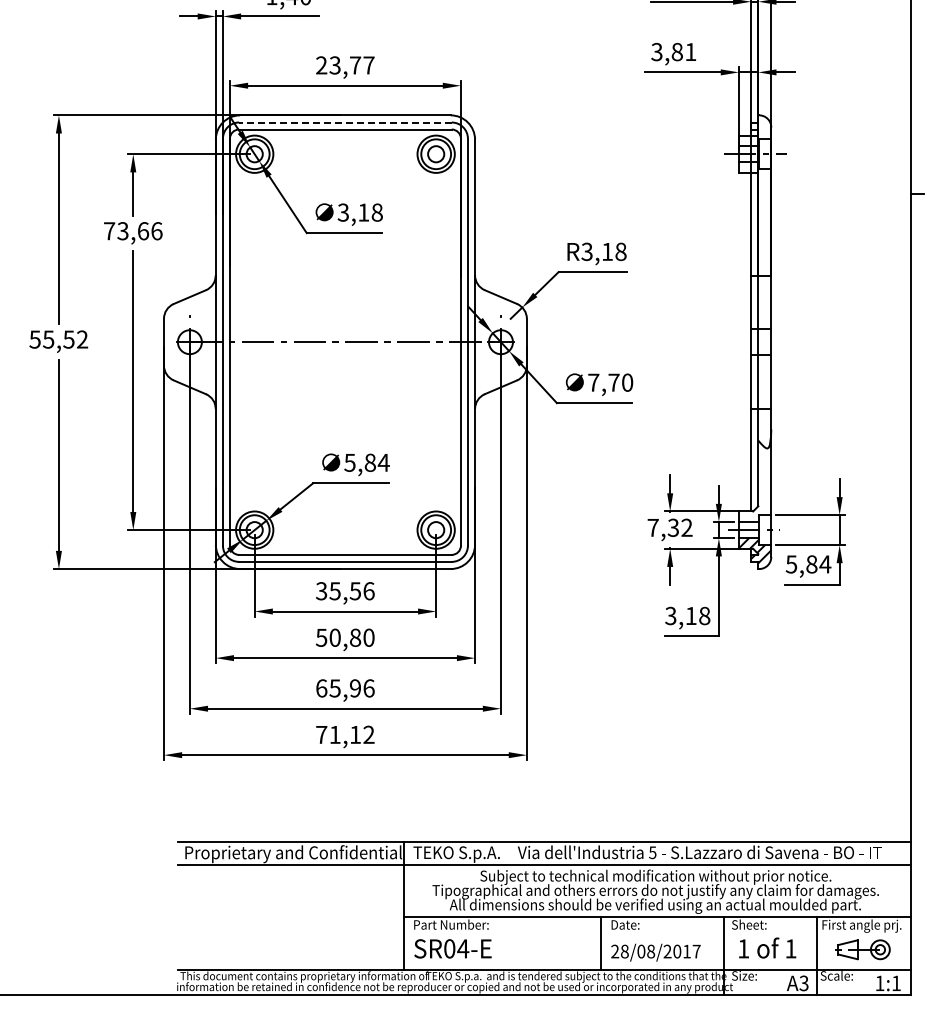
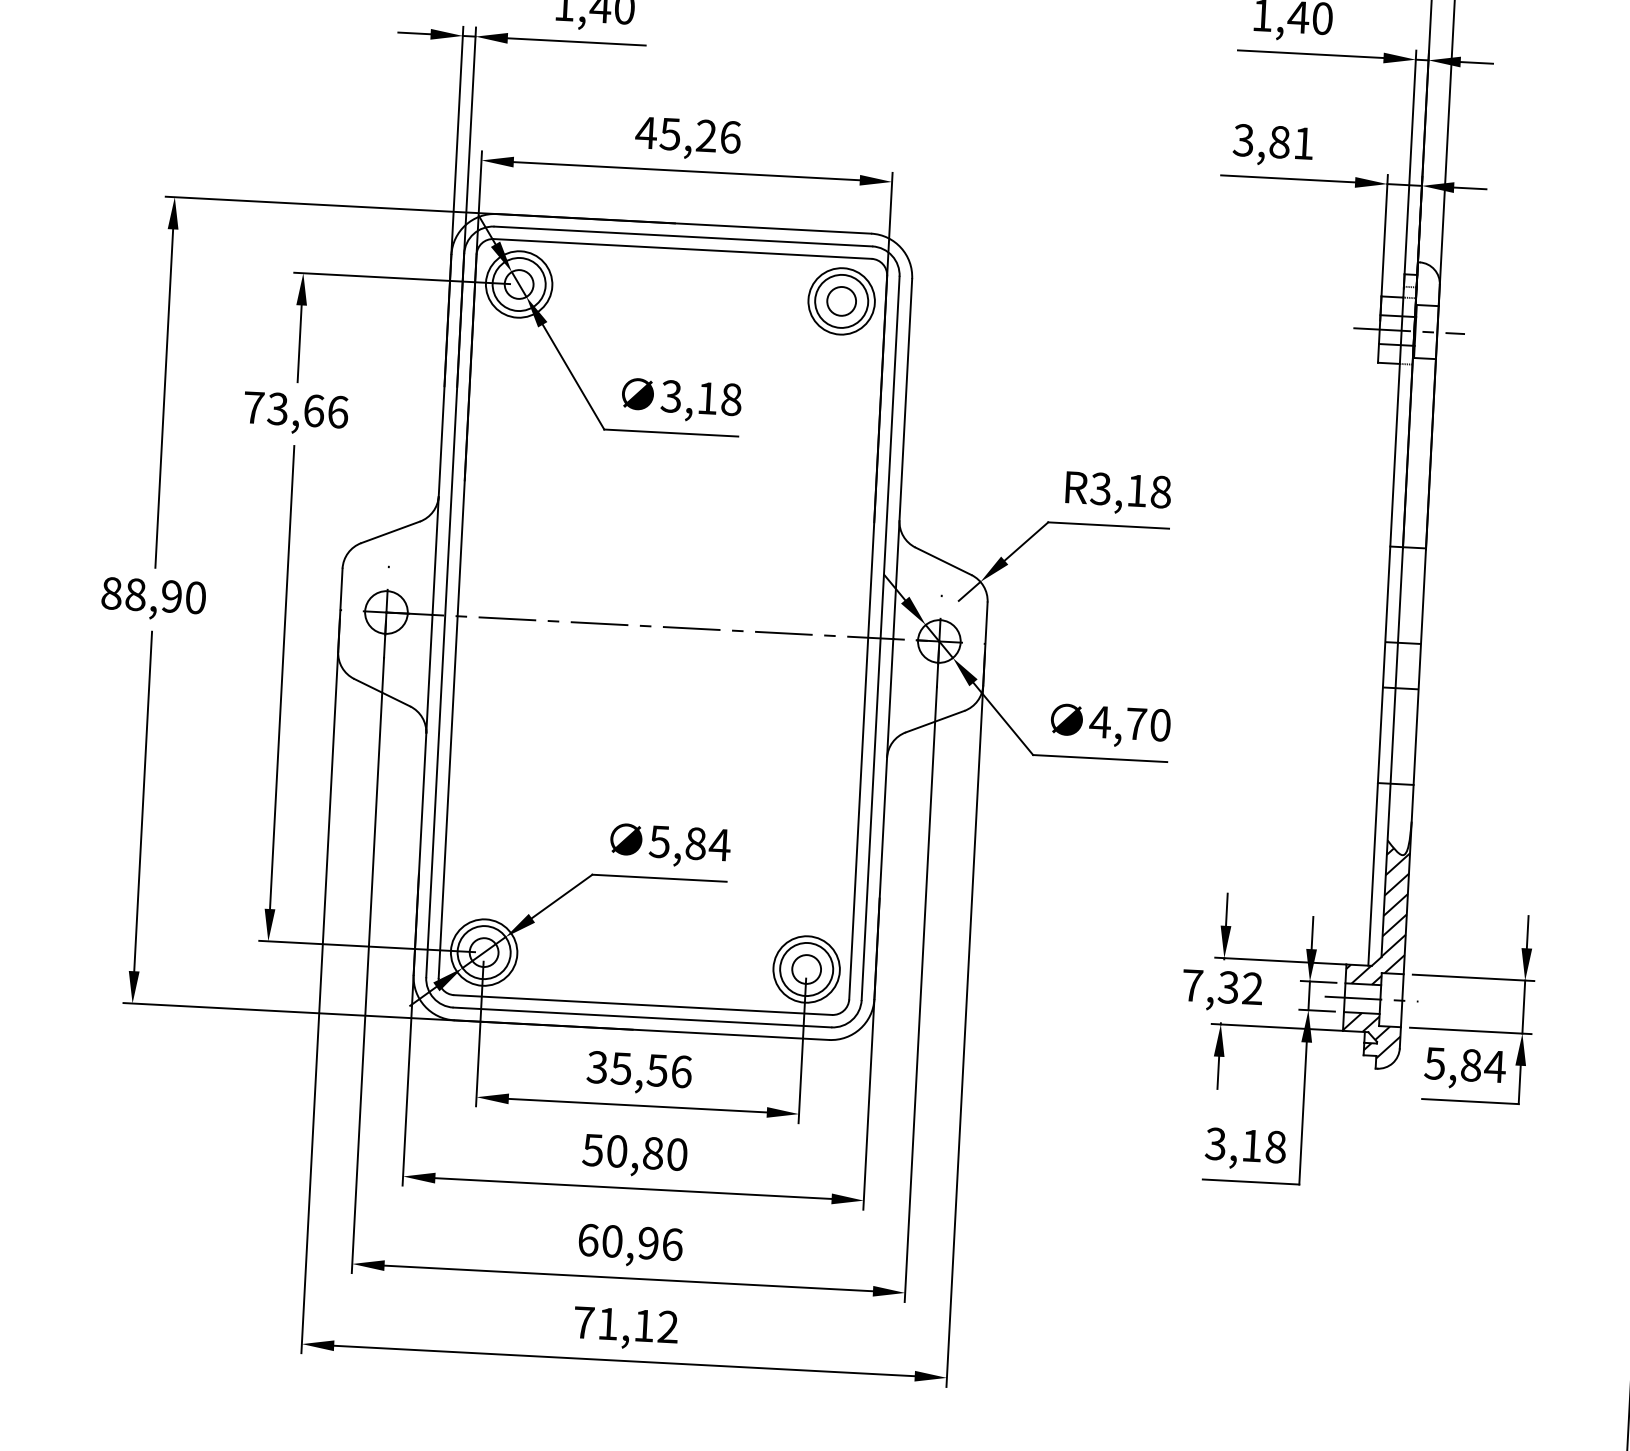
text: (344, 65) -> (687, 135), 23,77 -> 45,26
line: (344, 122) -> (681, 236), dashed -> solid
text: (58, 339) -> (153, 595), 55,52 -> 88,90
text: (593, 382) -> (1100, 721), 7,70 -> 4,70
hatch: (754, 478) -> (1377, 907), added
text: (334, 688) -> (611, 1241), 65,96 -> 60,96

